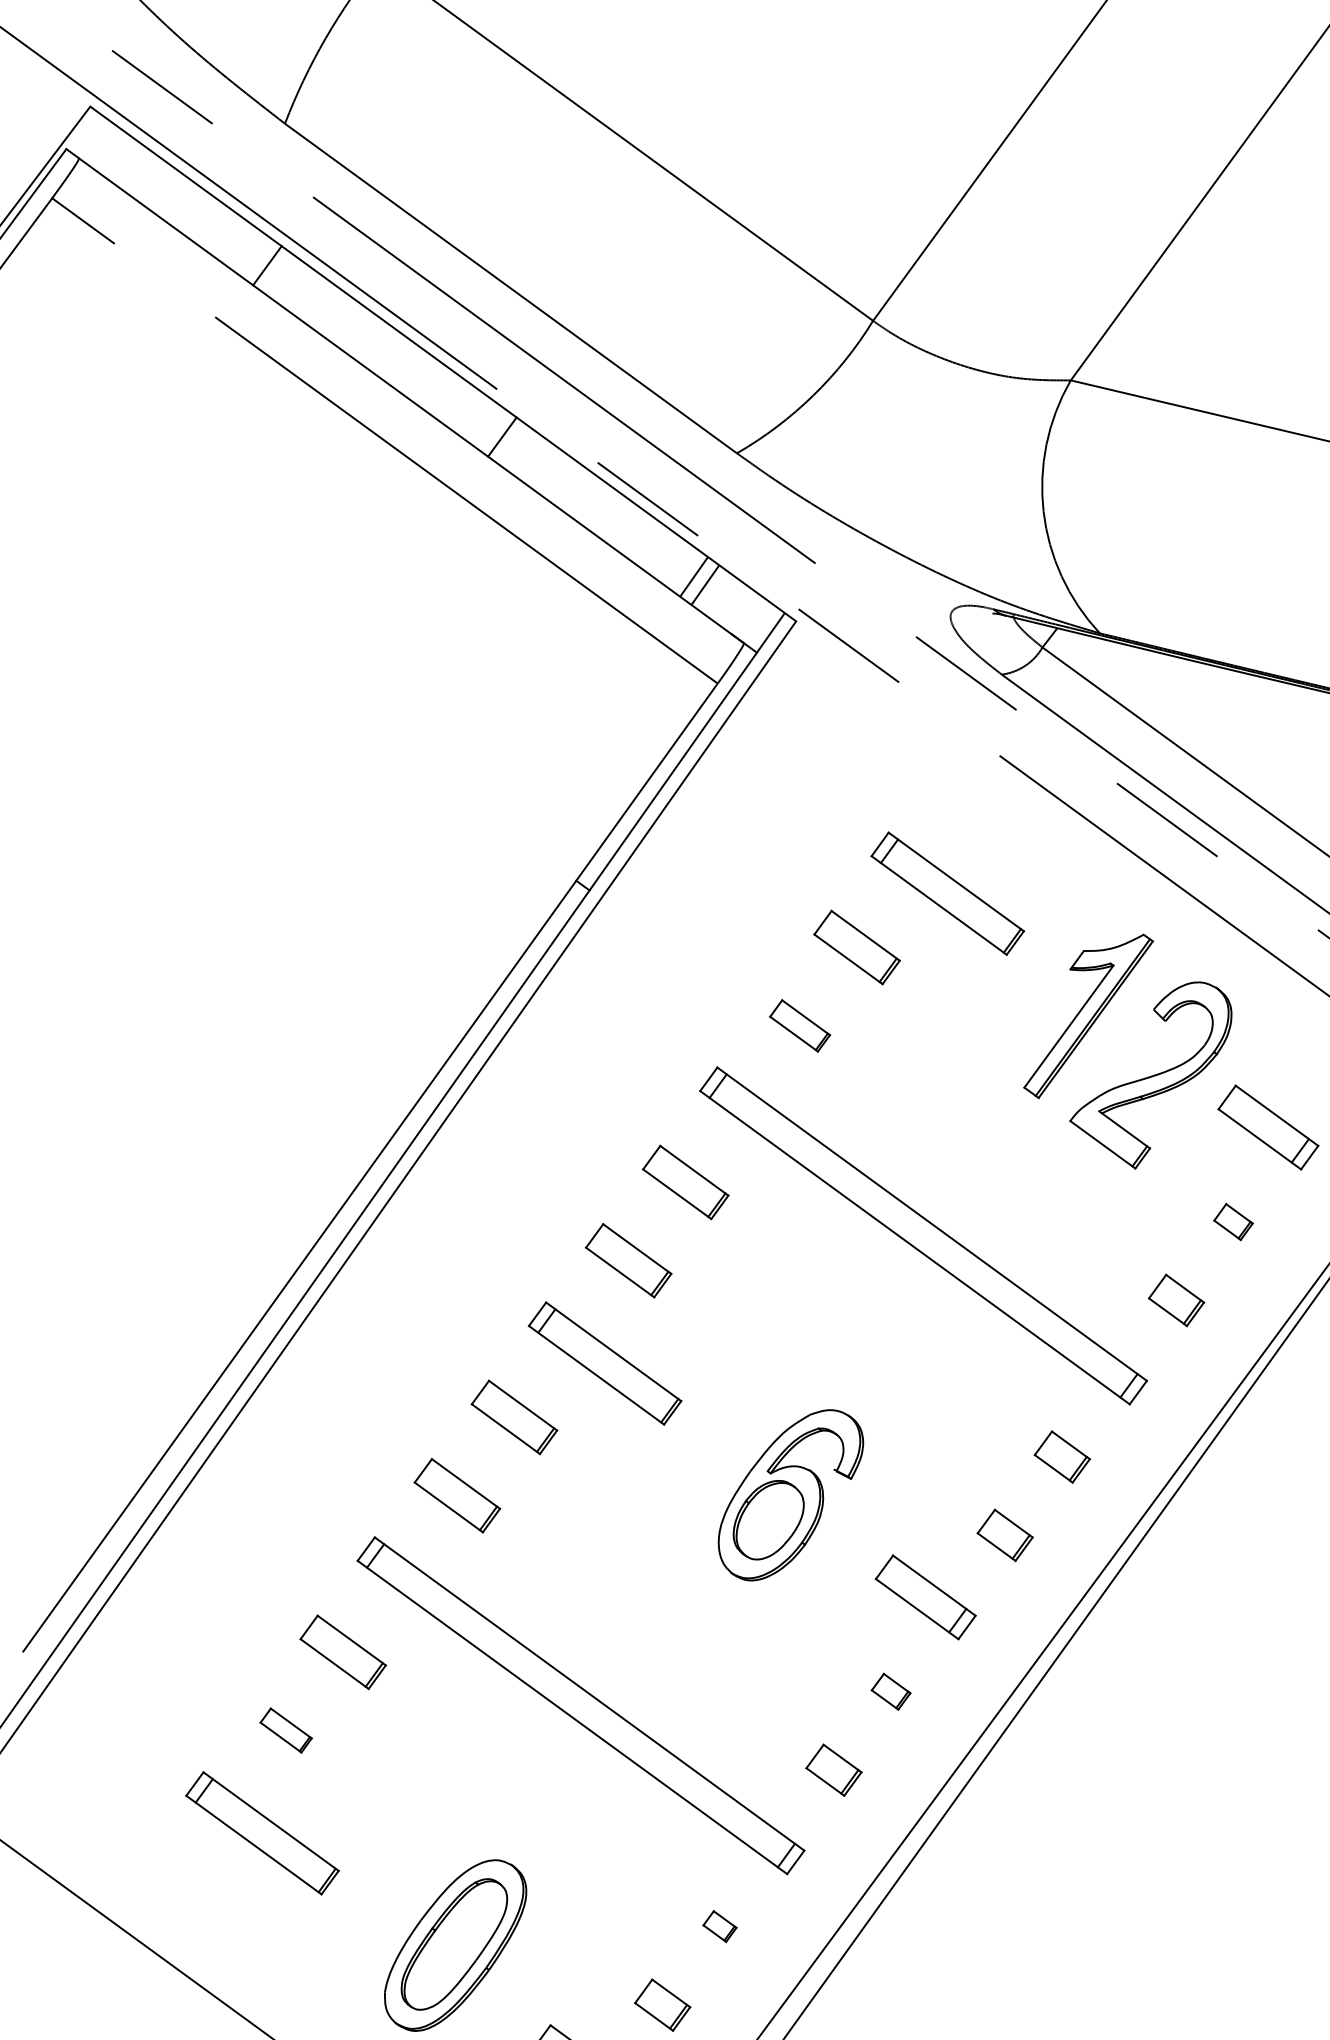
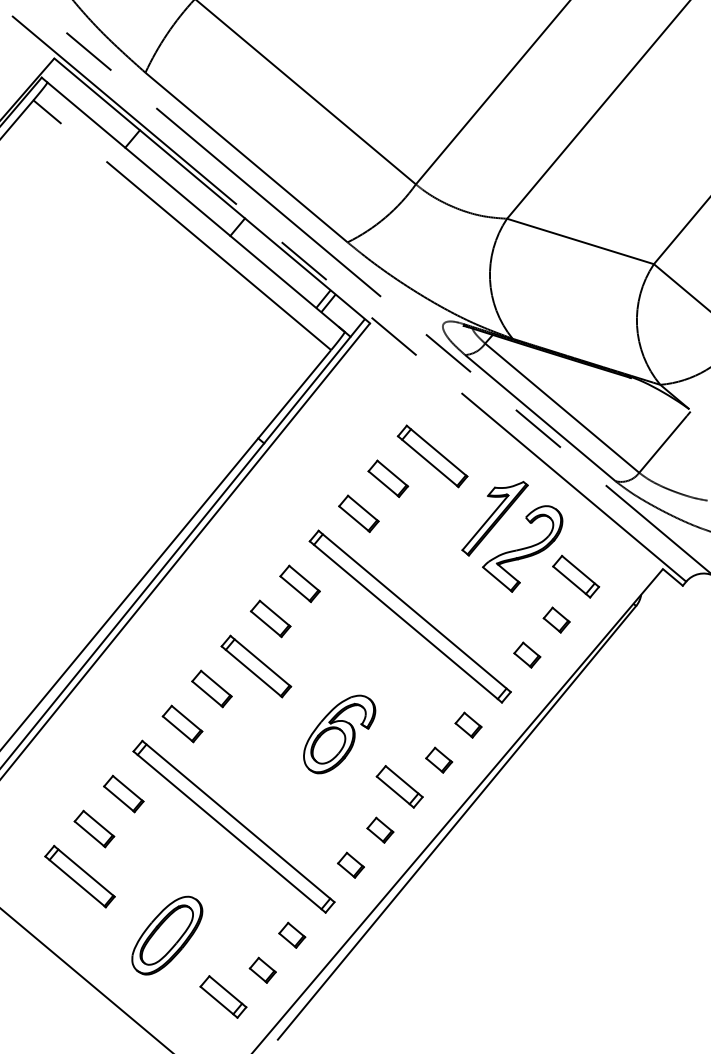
part: (799, 1025) -> (358, 513), size x1.43
part: (1233, 1220) -> (556, 619), size x1.43
part: (891, 1690) -> (380, 829), size x1.43
part: (286, 1729) -> (94, 828), size x1.67
part: (720, 1925) -> (292, 934), size x1.67

